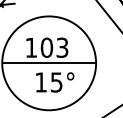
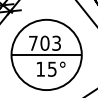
text: (31, 48) -> (33, 43), 103 -> 703

